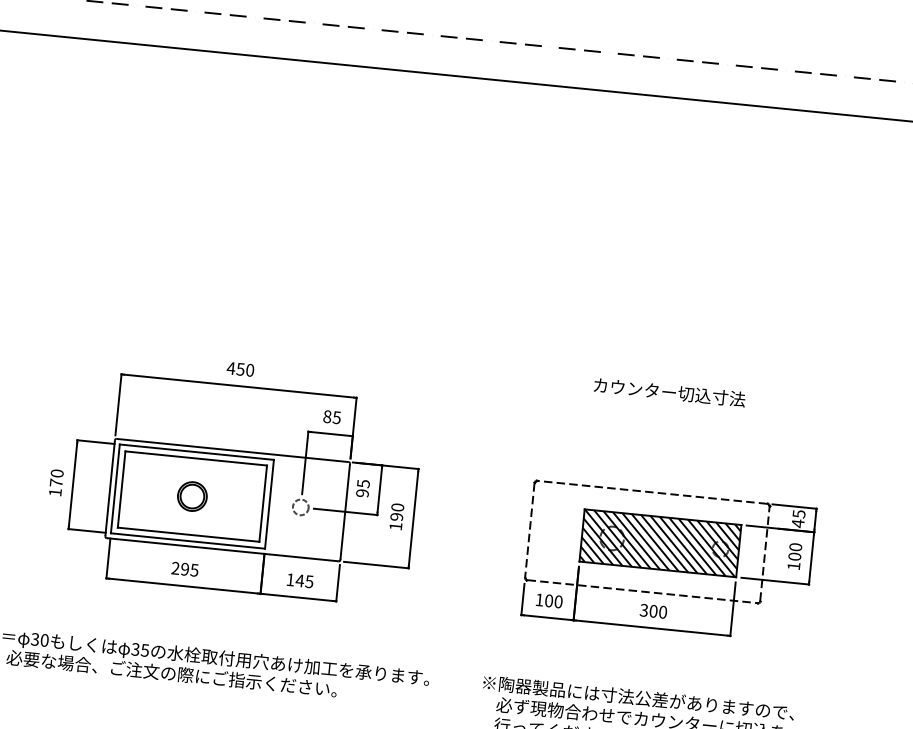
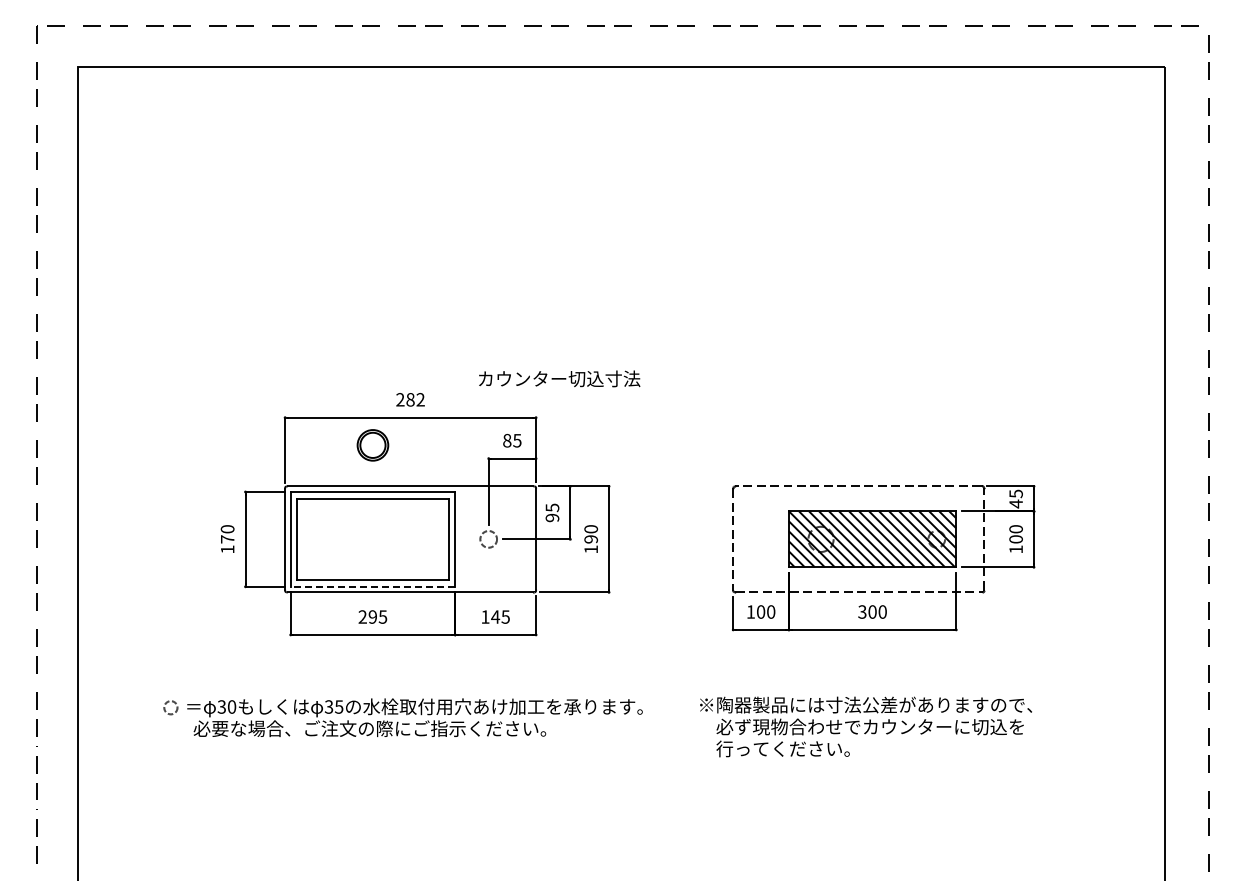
text: (239, 368) -> (409, 399), 450 -> 282
text: (669, 392) -> (559, 378), moved
part: (191, 496) -> (372, 445), moved
line: (187, 540) -> (372, 586), solid -> dashed

